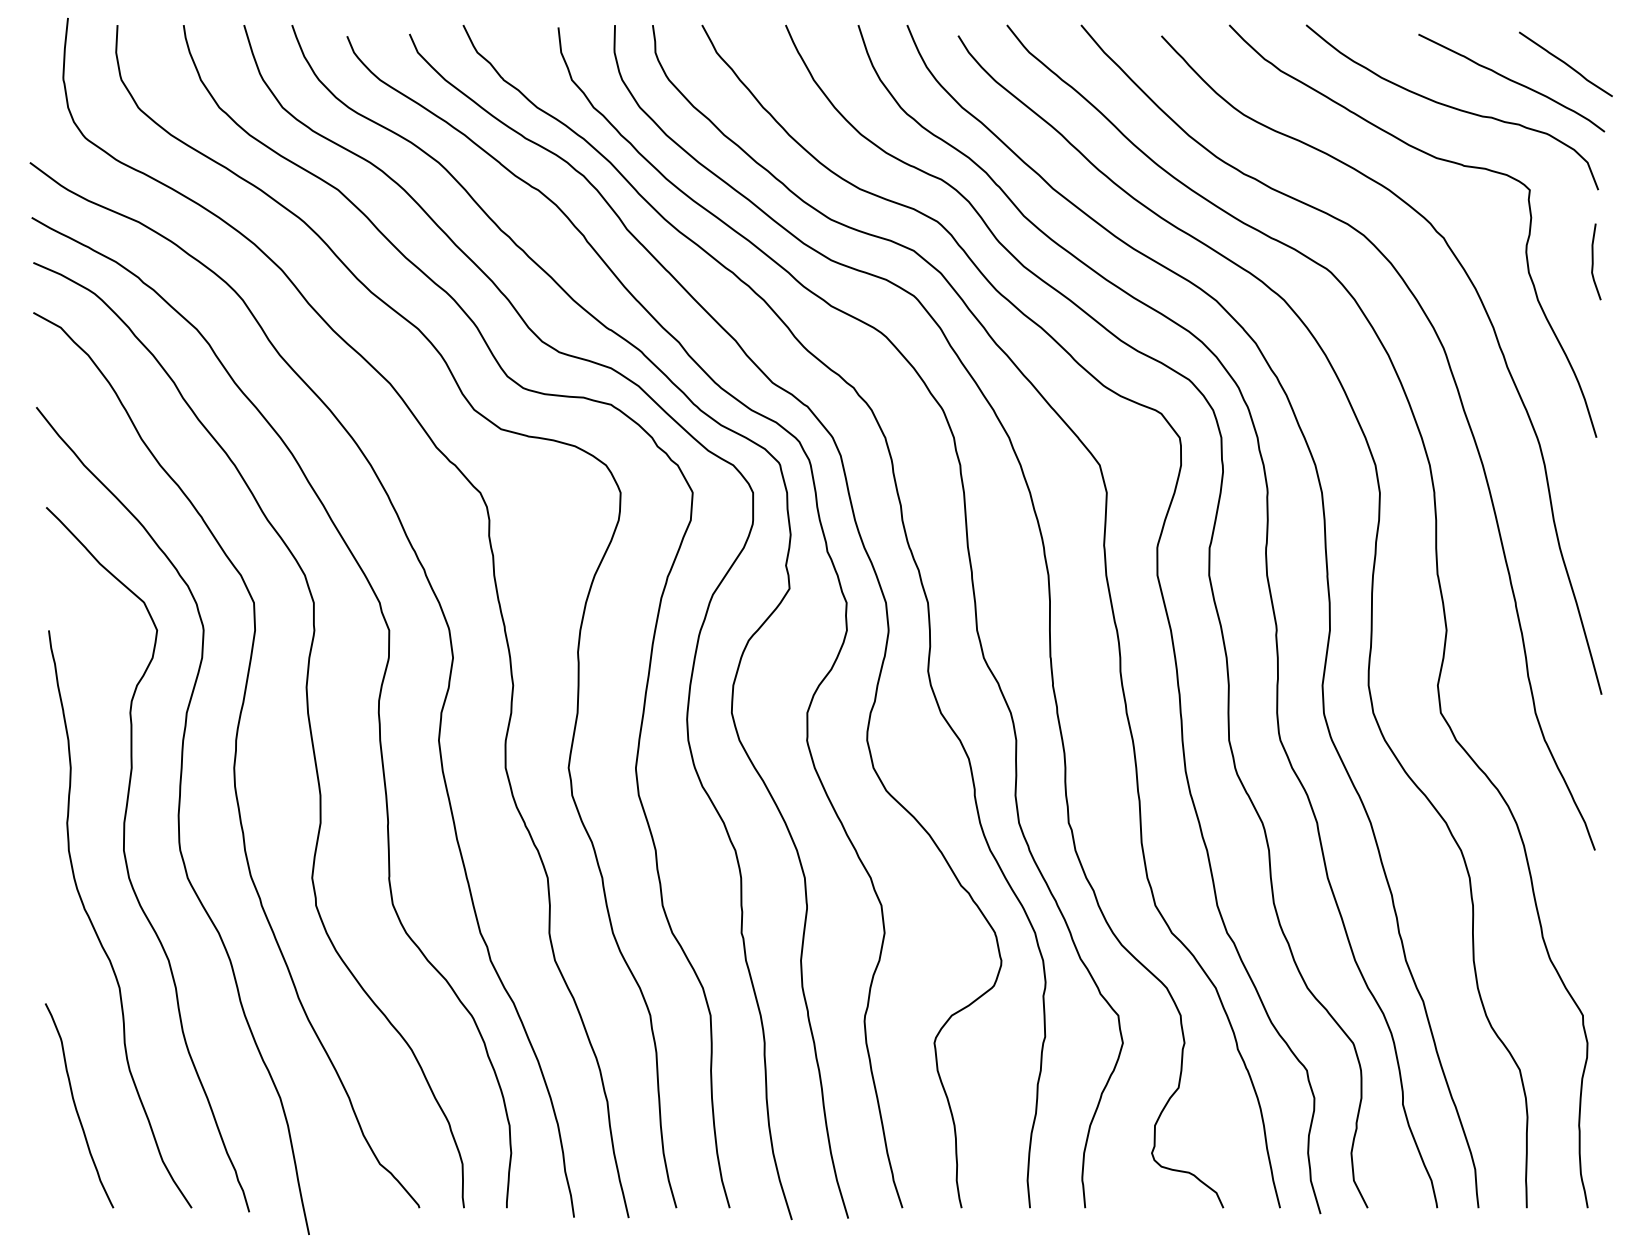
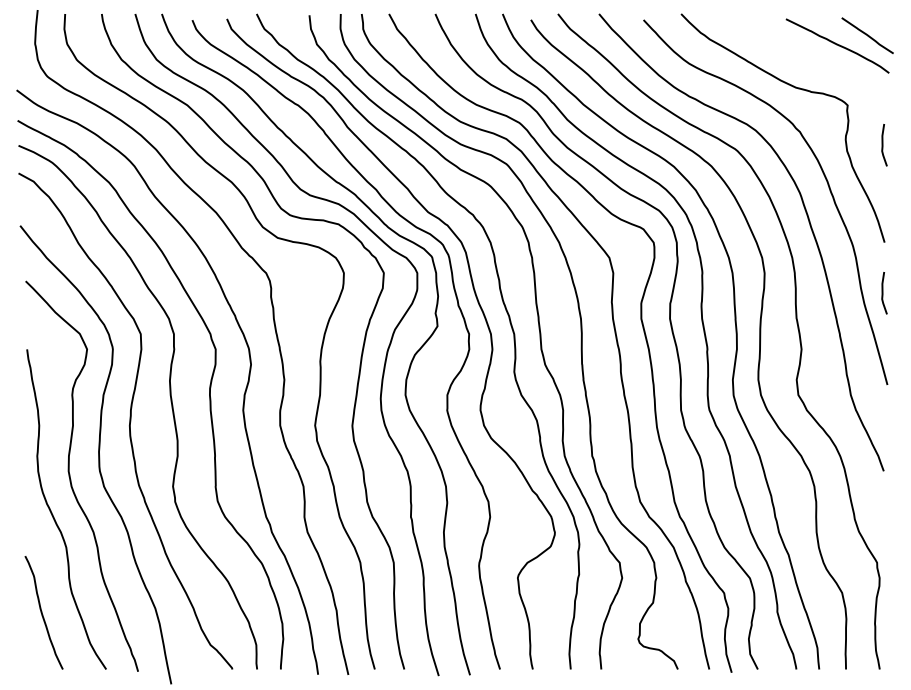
curve: (1451, 107) -> (804, 59), removed
curve: (1594, 529) -> (883, 293), added

